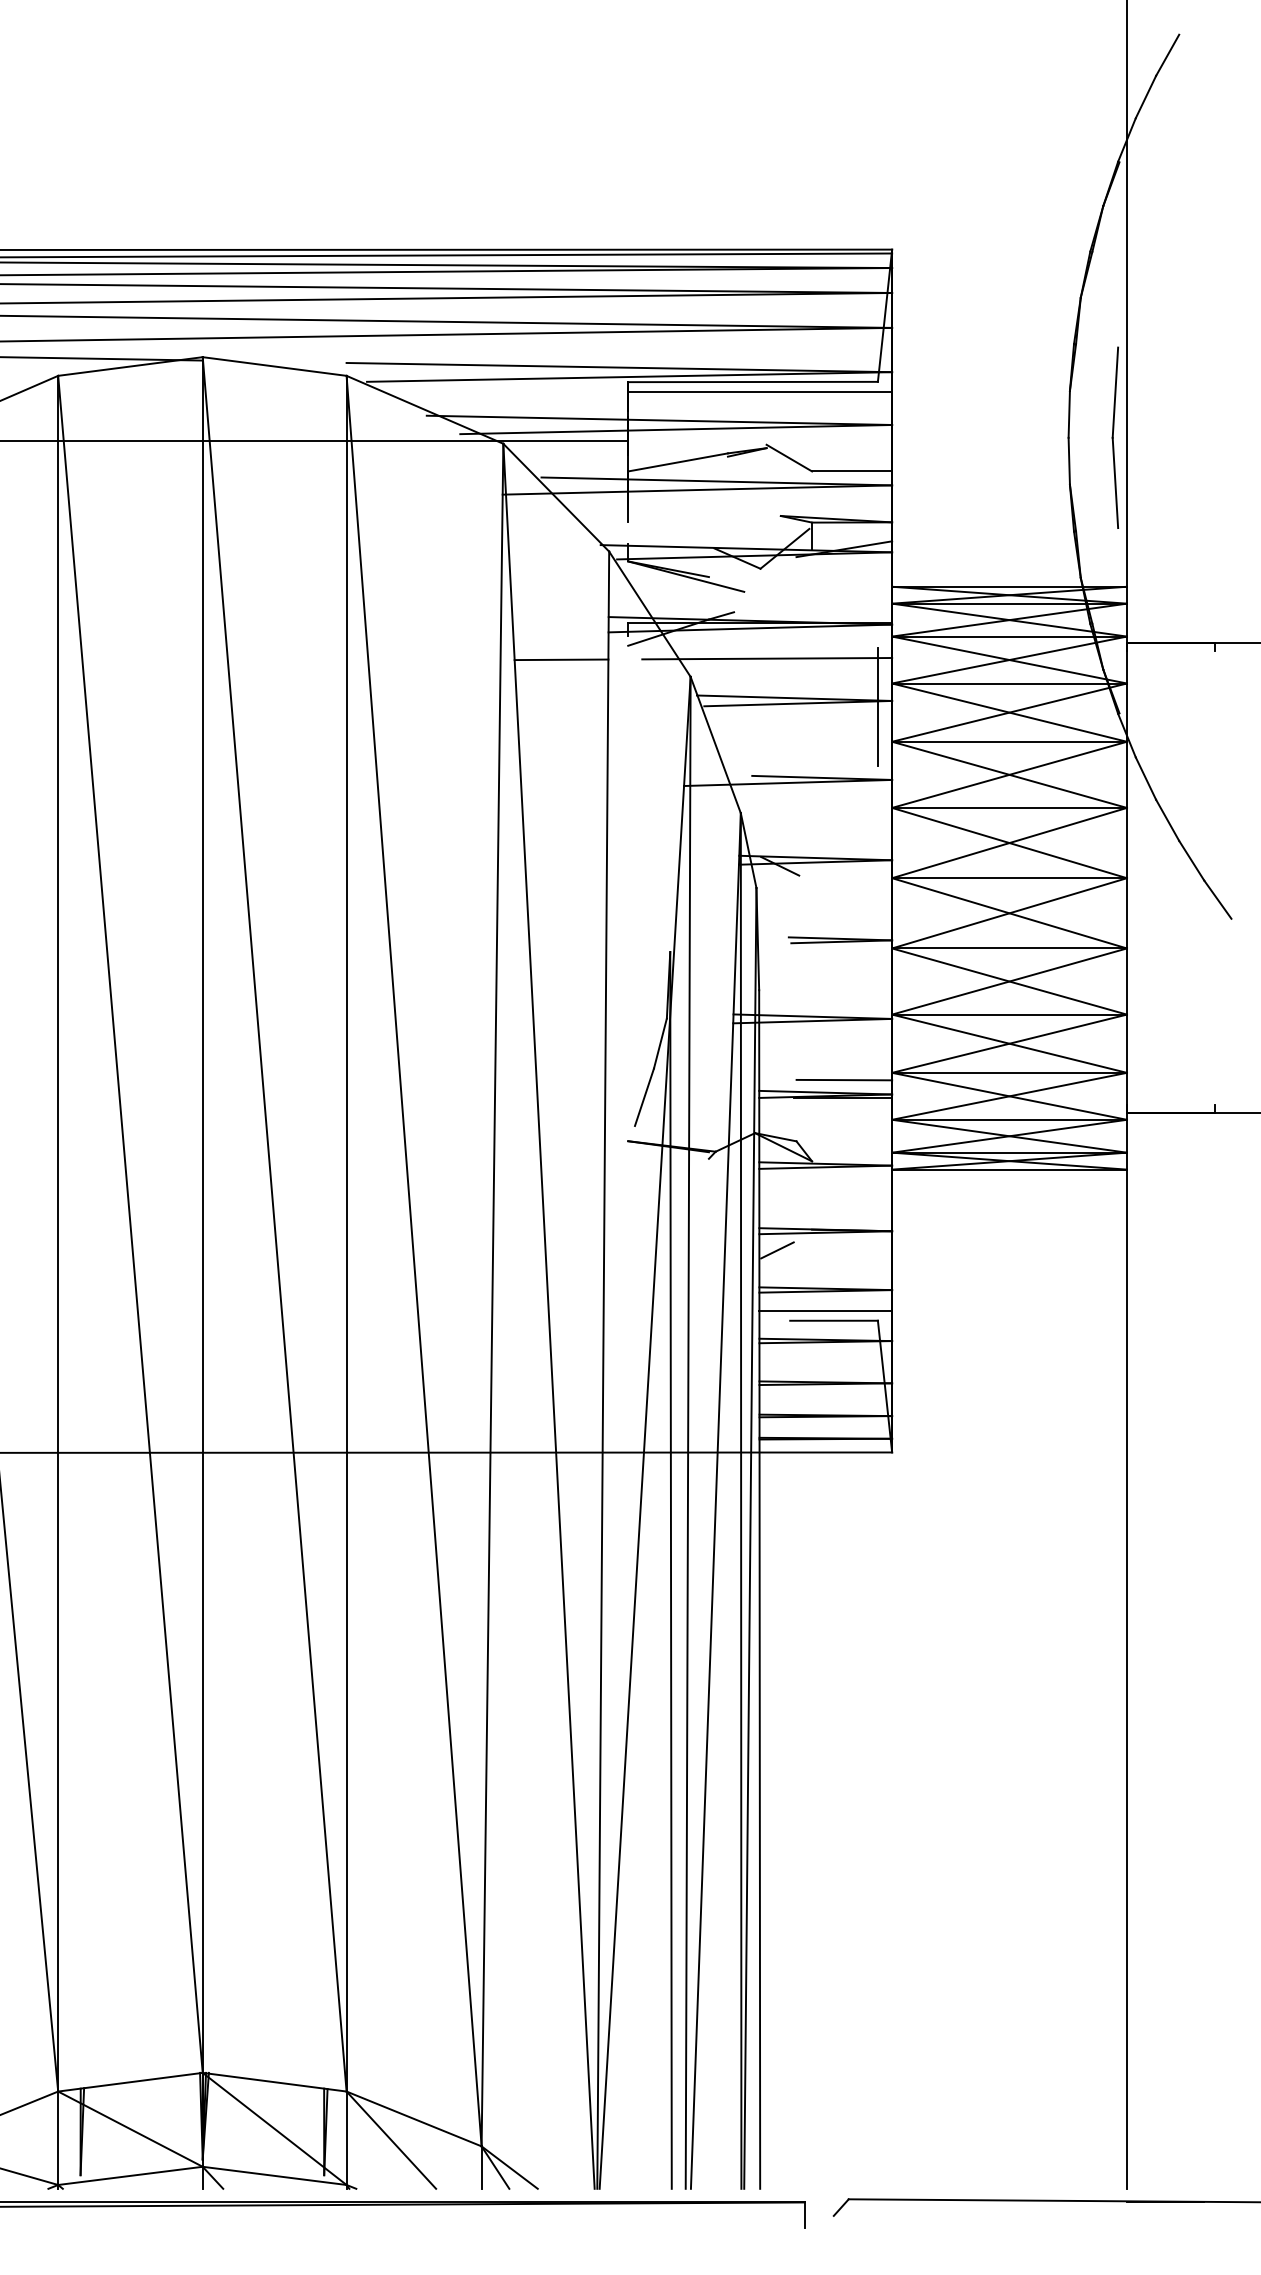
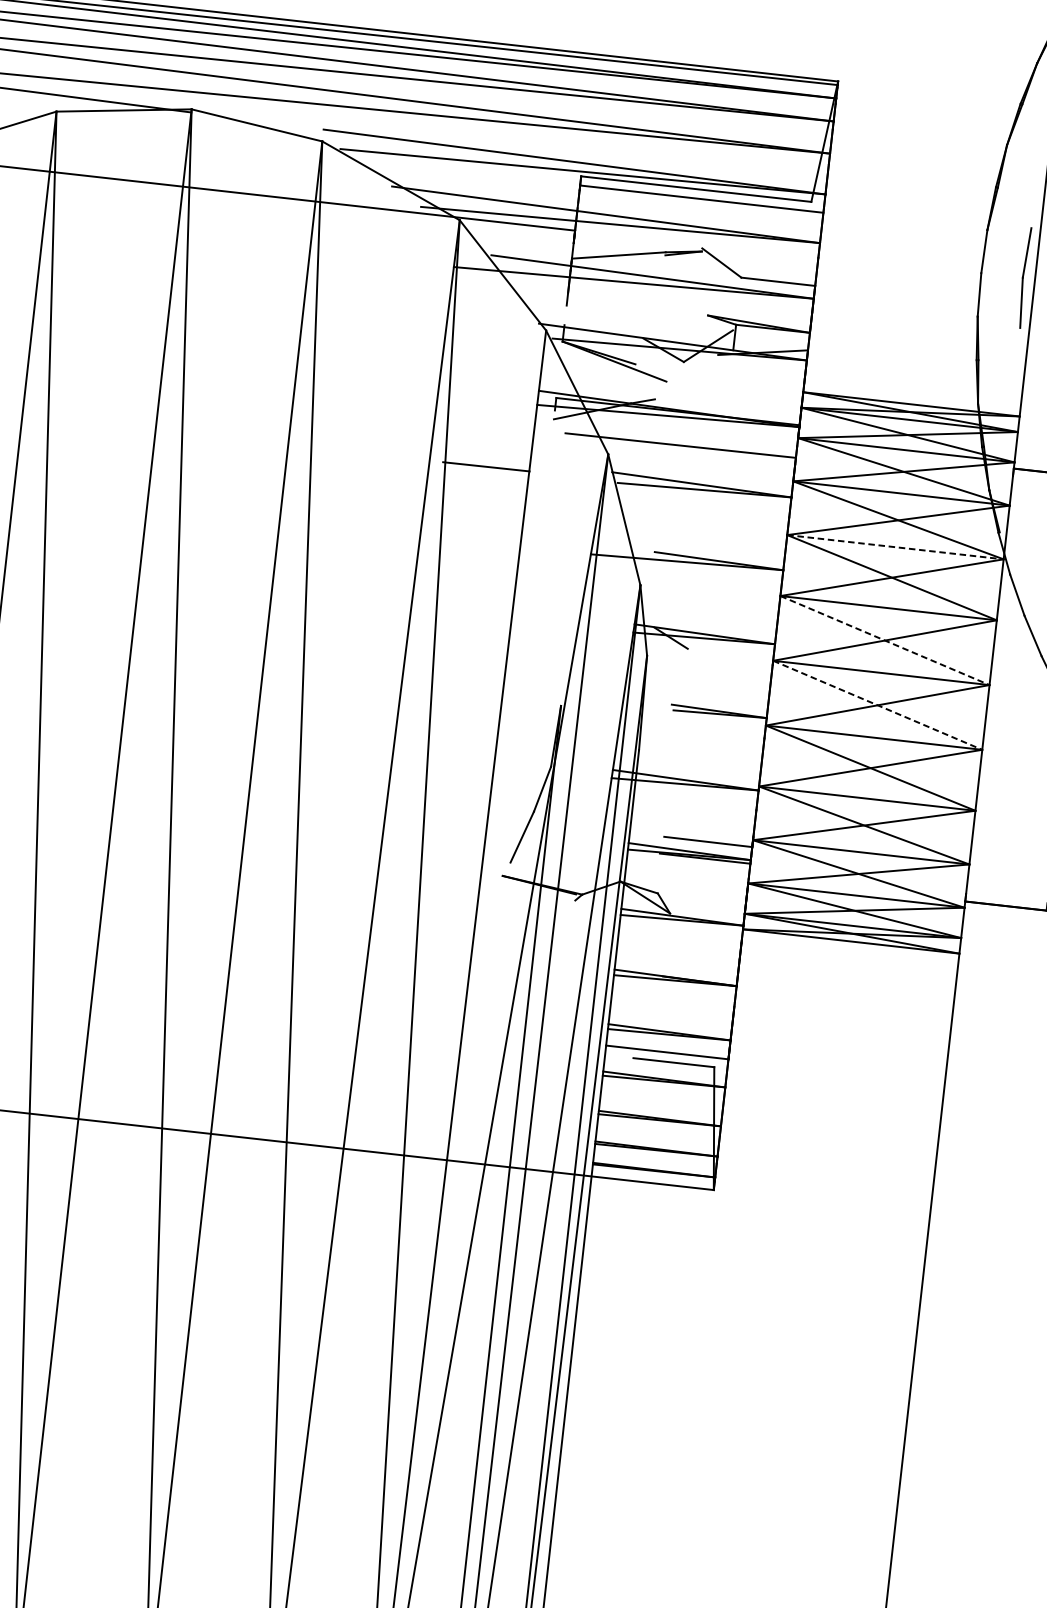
part: (1114, 437) -> (1023, 277), size x0.6
line: (561, 659) -> (486, 466), moved
line: (877, 706) -> (777, 501), removed
line: (1010, 741) -> (896, 547), solid -> dashed
line: (1009, 843) -> (884, 640), solid -> dashed
line: (1009, 913) -> (877, 705), solid -> dashed
line: (777, 1250) -> (629, 992), removed

